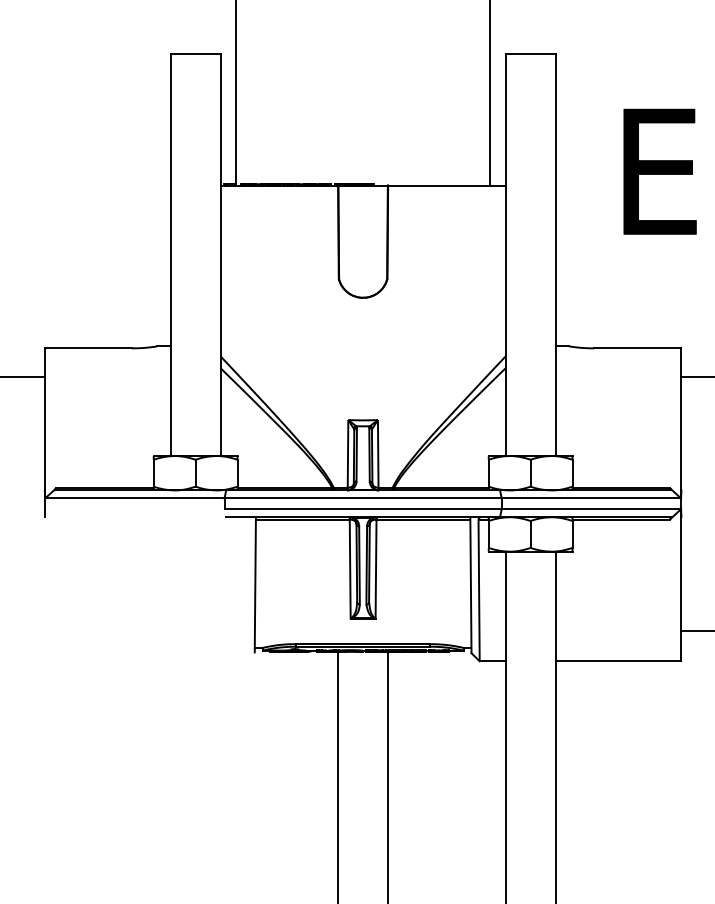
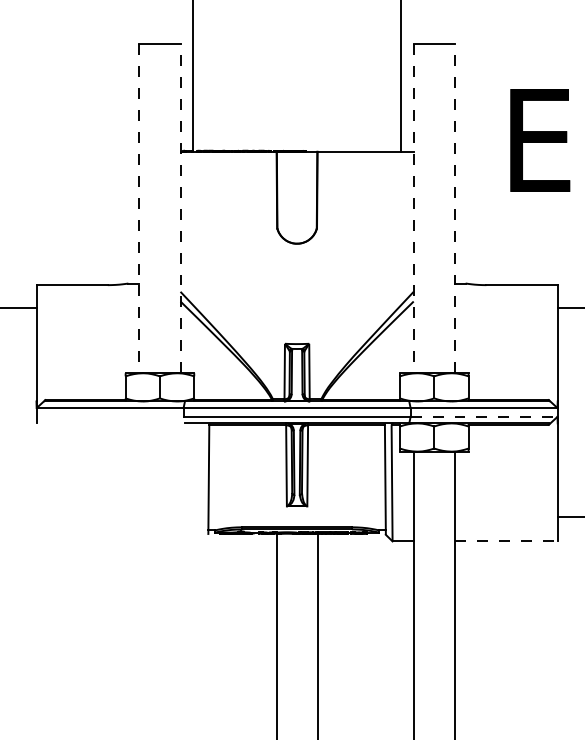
line: (170, 255) -> (139, 209), solid -> dashed
line: (220, 255) -> (180, 209), solid -> dashed
line: (505, 255) -> (413, 209), solid -> dashed
line: (555, 255) -> (454, 209), solid -> dashed
line: (591, 509) -> (484, 417), solid -> dashed
line: (618, 661) -> (506, 541), solid -> dashed

